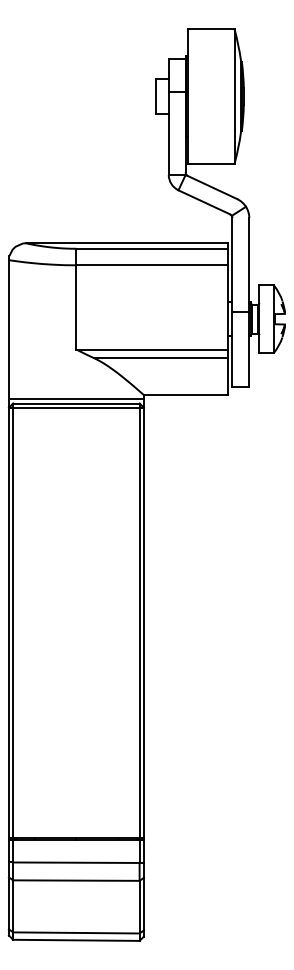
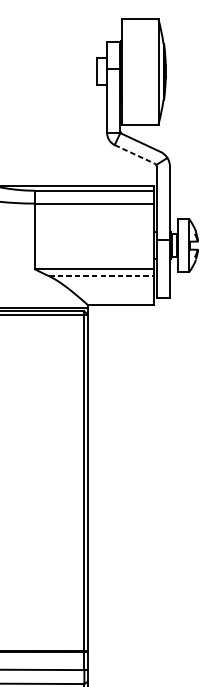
line: (204, 202) -> (135, 154), solid -> dashed
line: (161, 358) -> (101, 276), solid -> dashed

